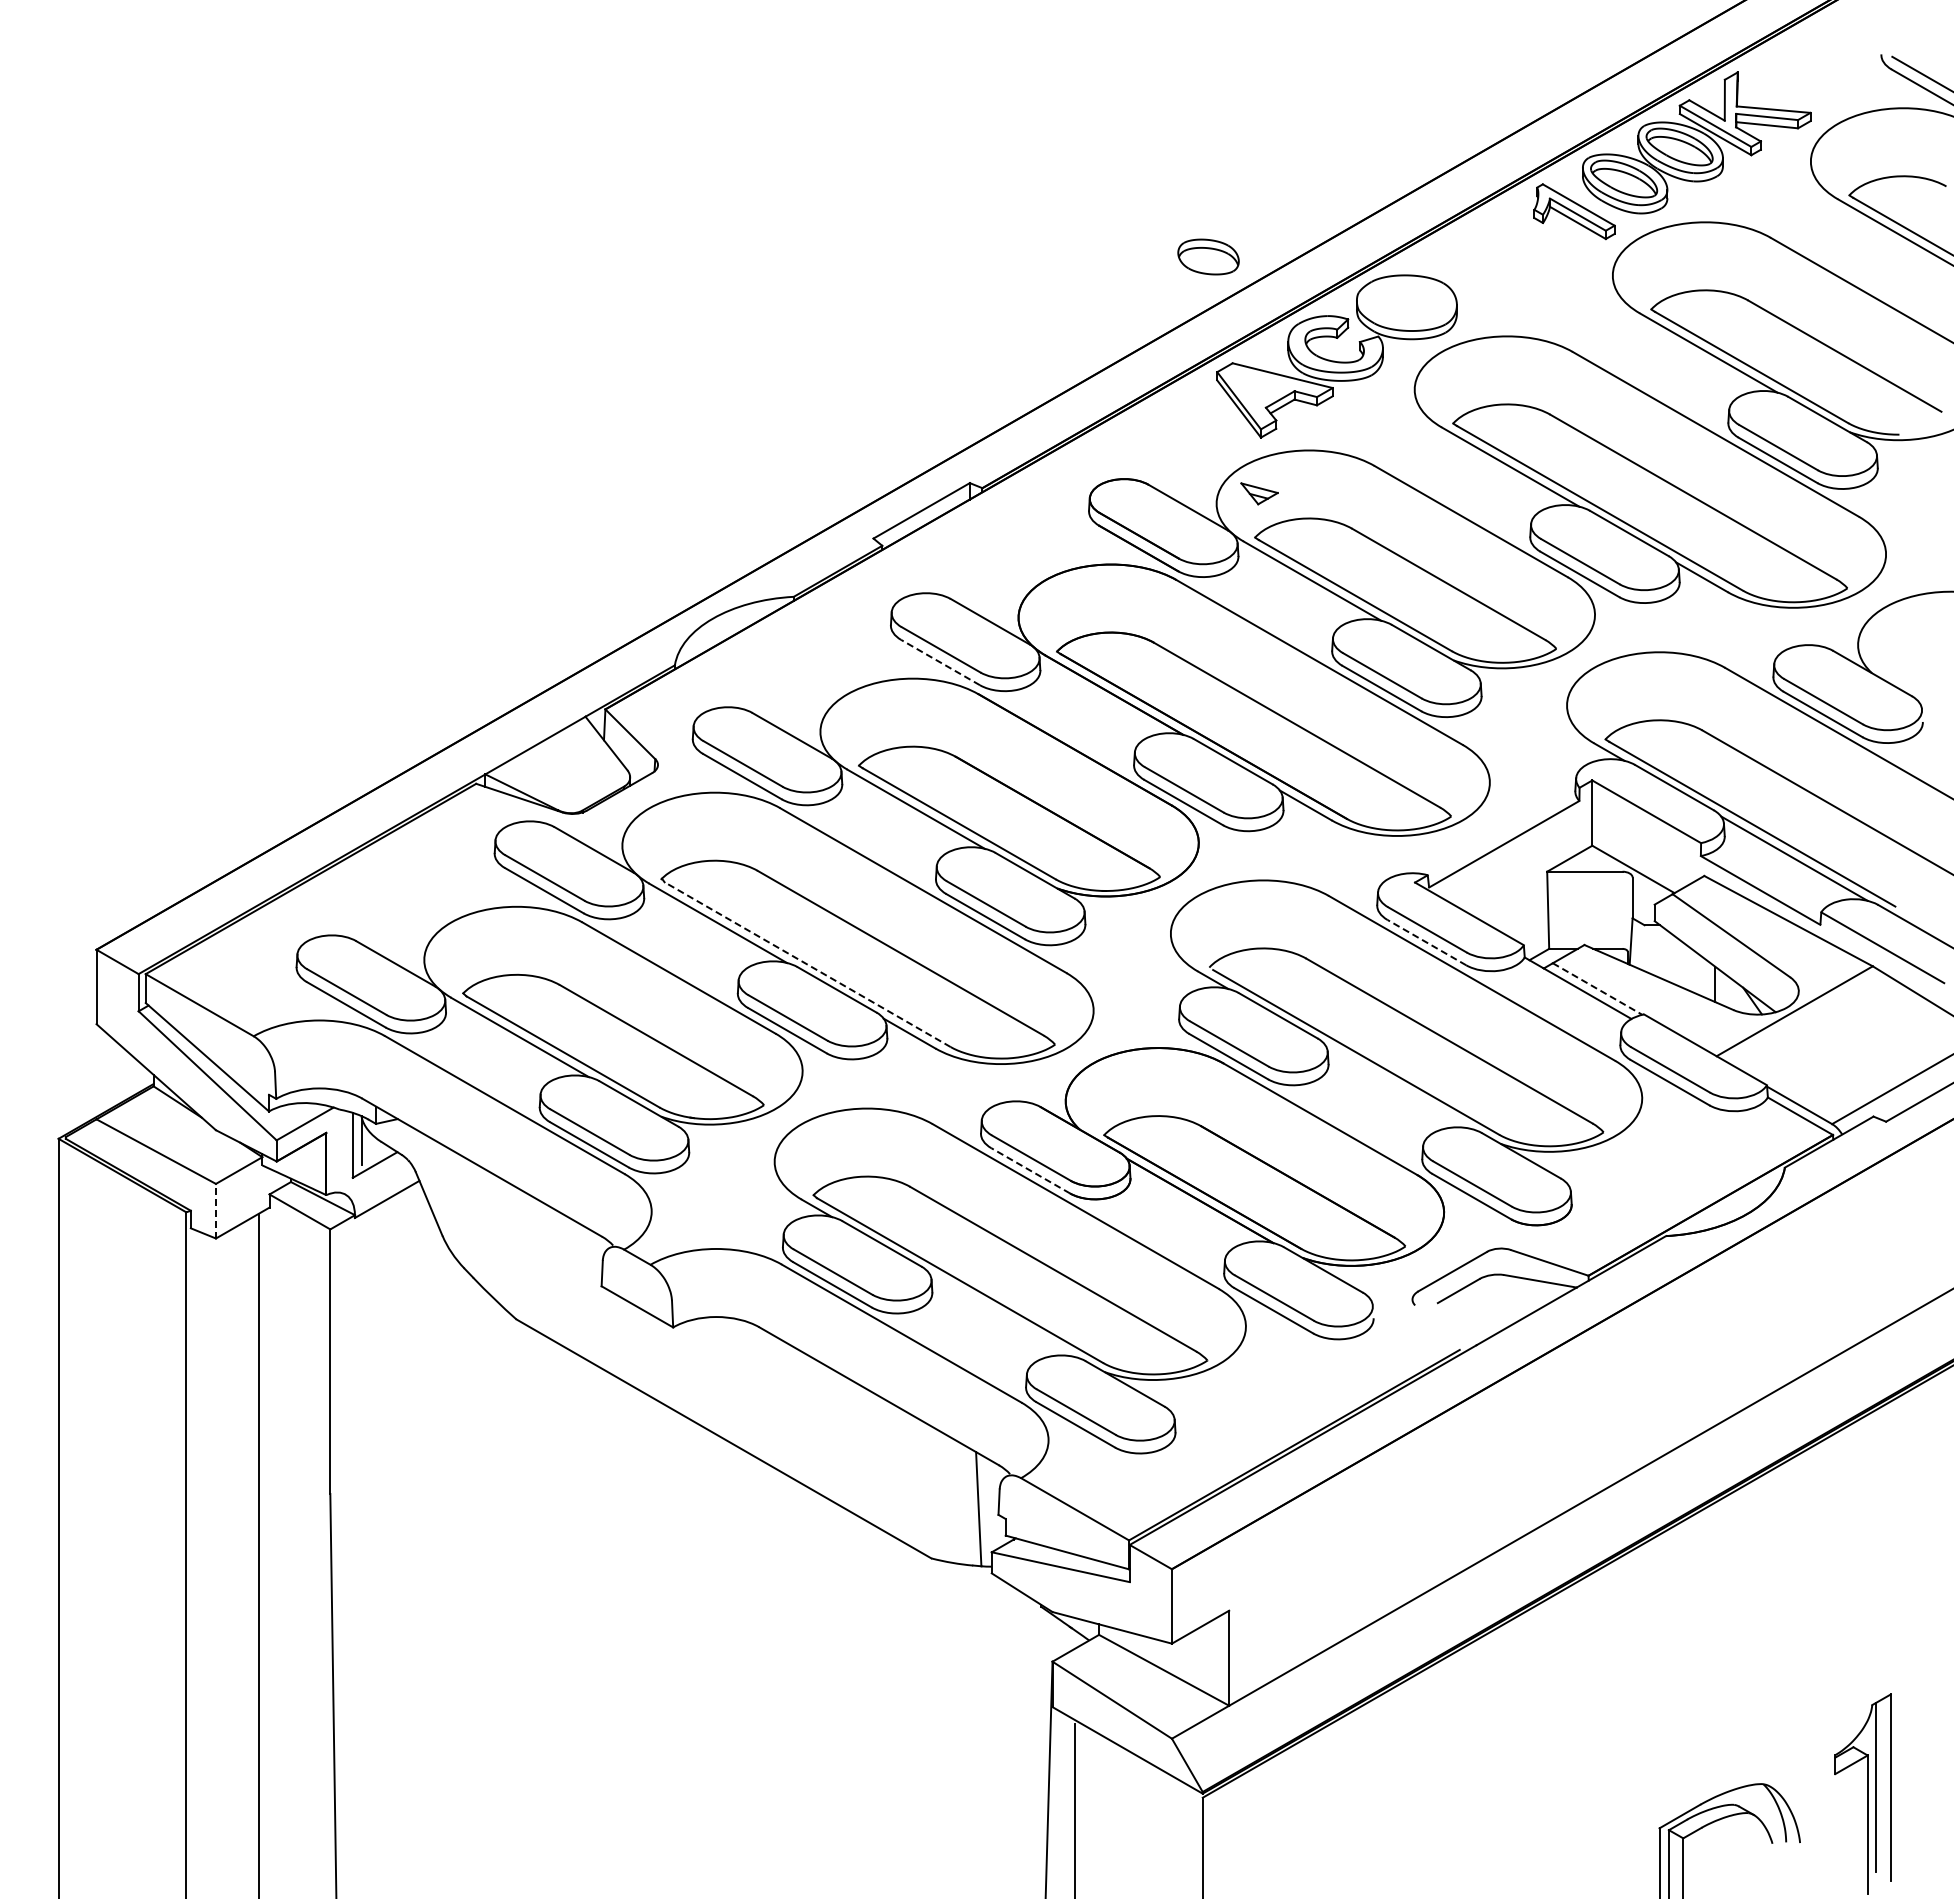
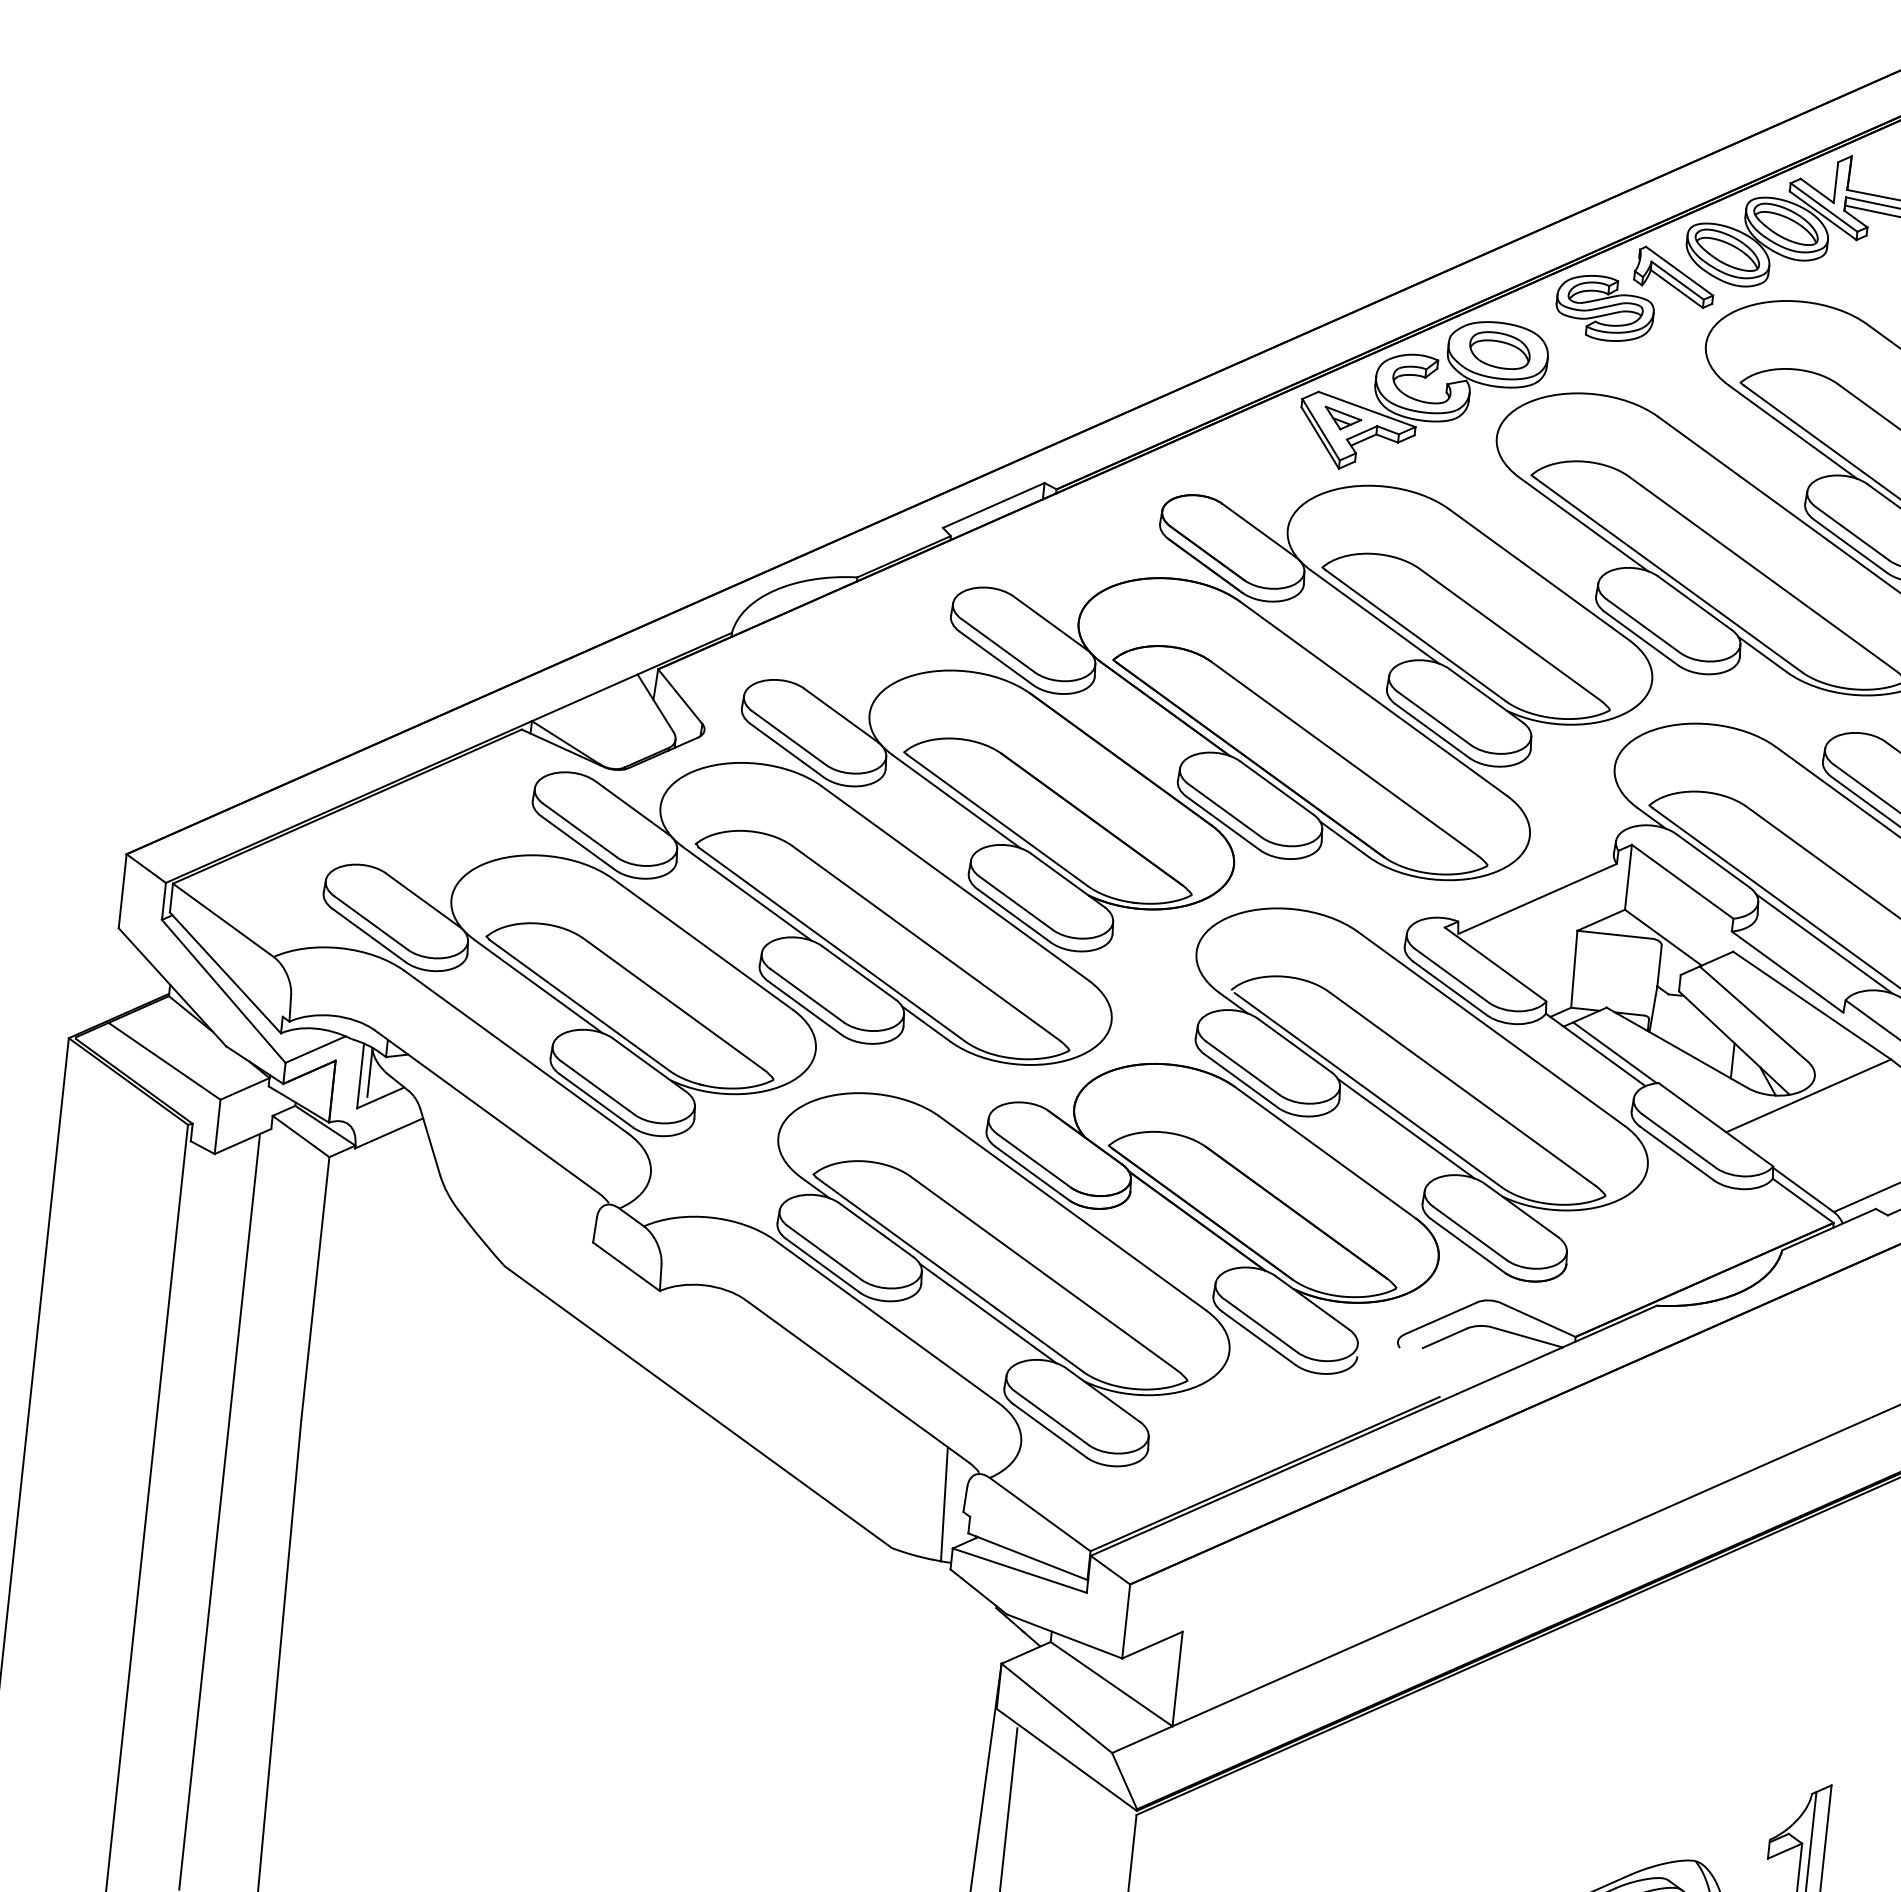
part: (1508, 249) -> (1605, 307), added
part: (1208, 256) -> (1499, 350), moved
part: (1259, 493) -> (1342, 418), moved
line: (940, 662) -> (996, 658), dashed -> solid
line: (1426, 942) -> (1449, 988), dashed -> solid
line: (807, 964) -> (832, 944), dashed -> solid
line: (1597, 989) -> (1614, 1053), dashed -> solid
line: (1397, 1086) -> (1405, 1128), added
line: (1030, 1170) -> (1031, 1172), dashed -> solid
line: (215, 1210) -> (217, 1126), dashed -> solid
line: (1001, 1314) -> (987, 1313), added

